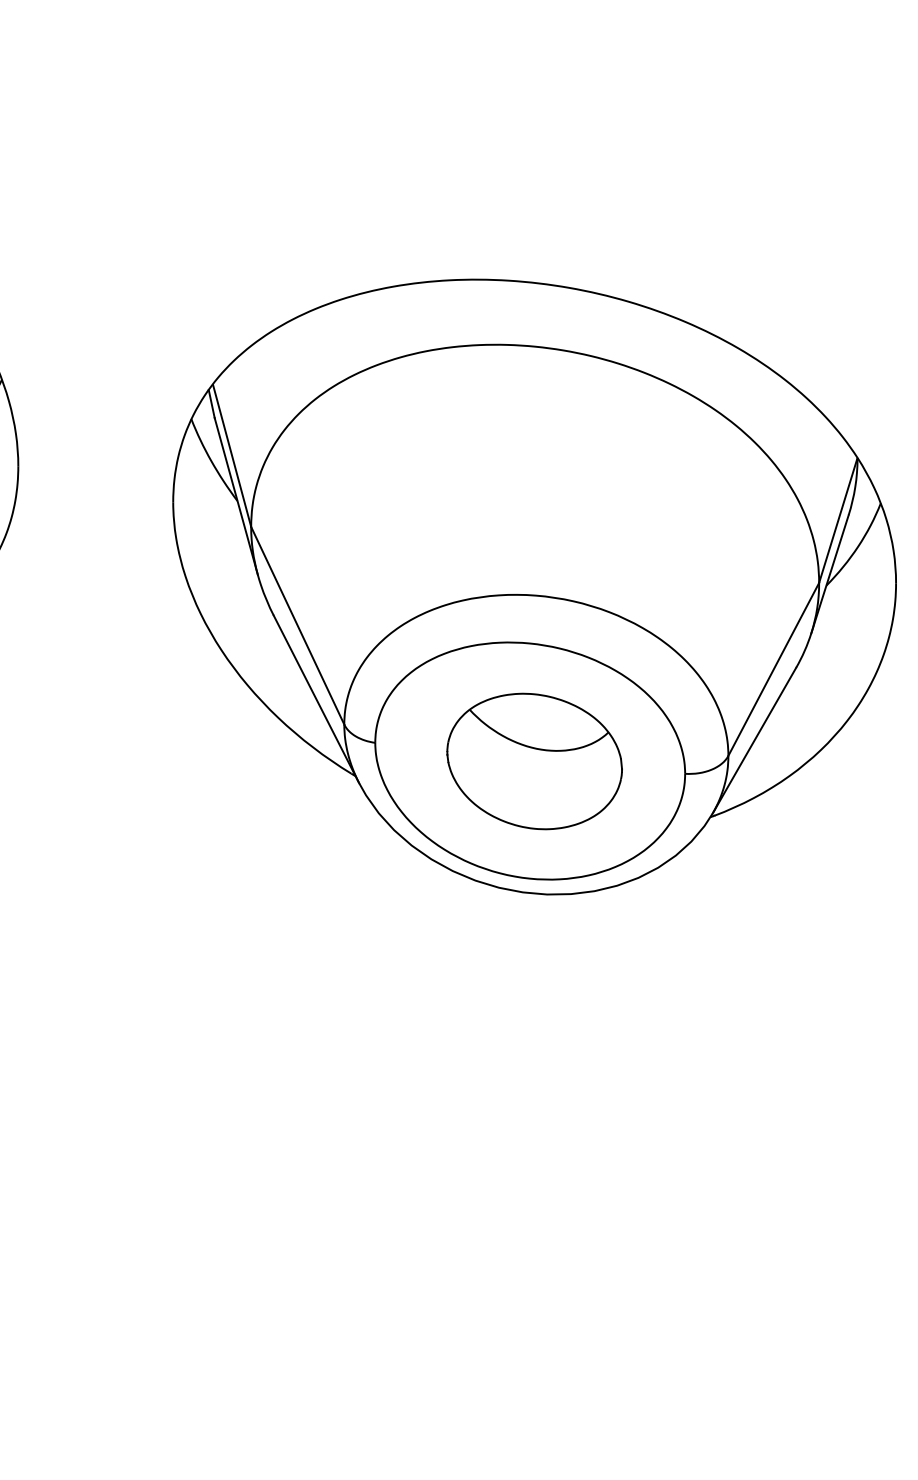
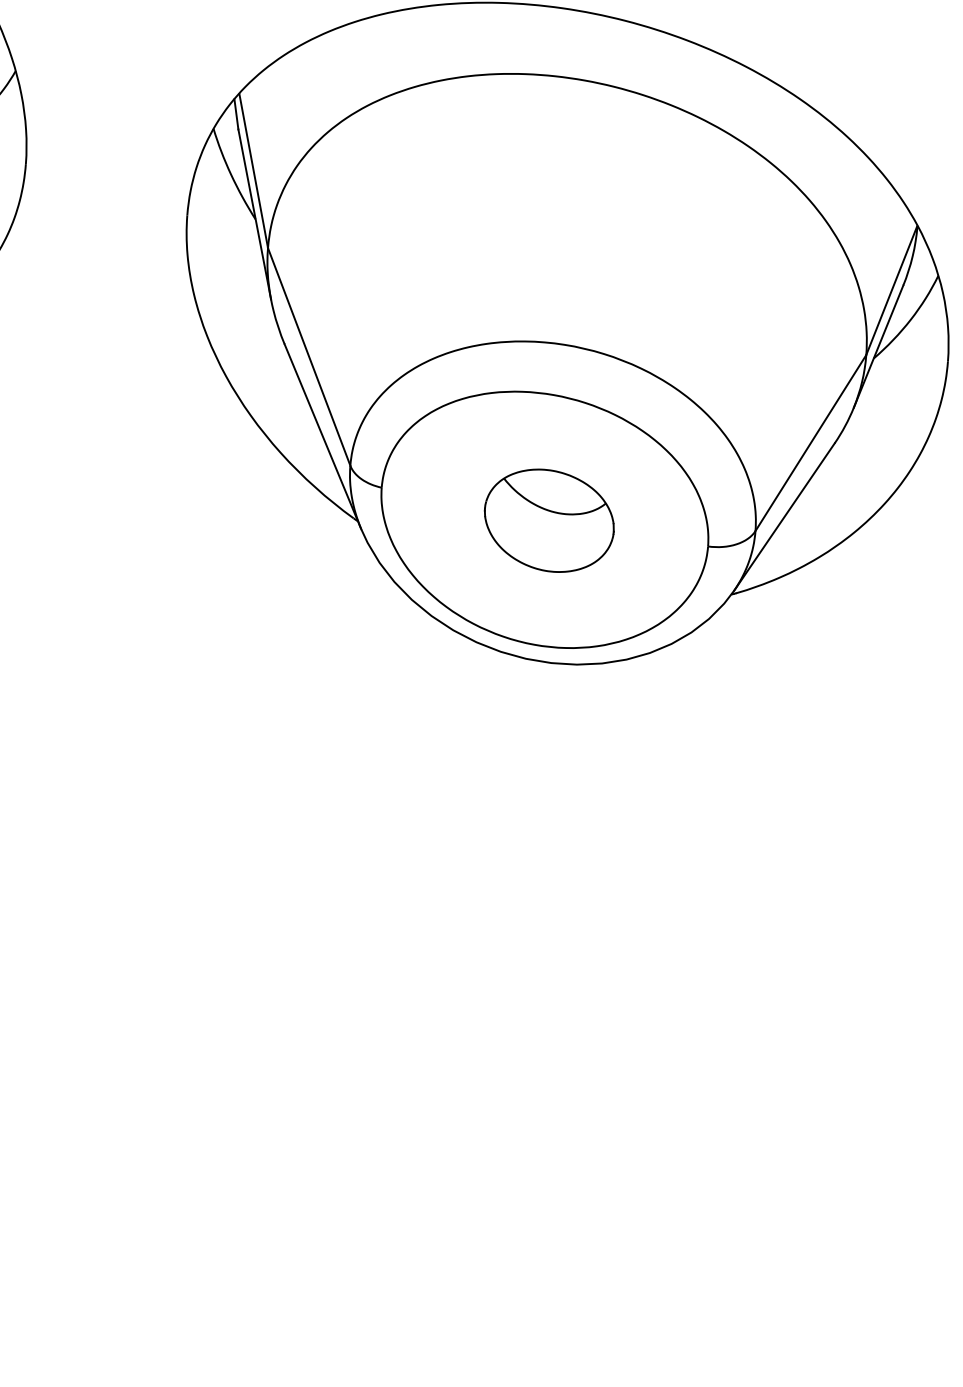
part: (534, 761) -> (549, 520), size x0.7

